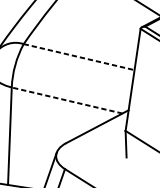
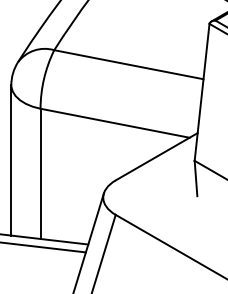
line: (79, 56) -> (129, 64), dashed -> solid
line: (67, 100) -> (115, 123), dashed -> solid

